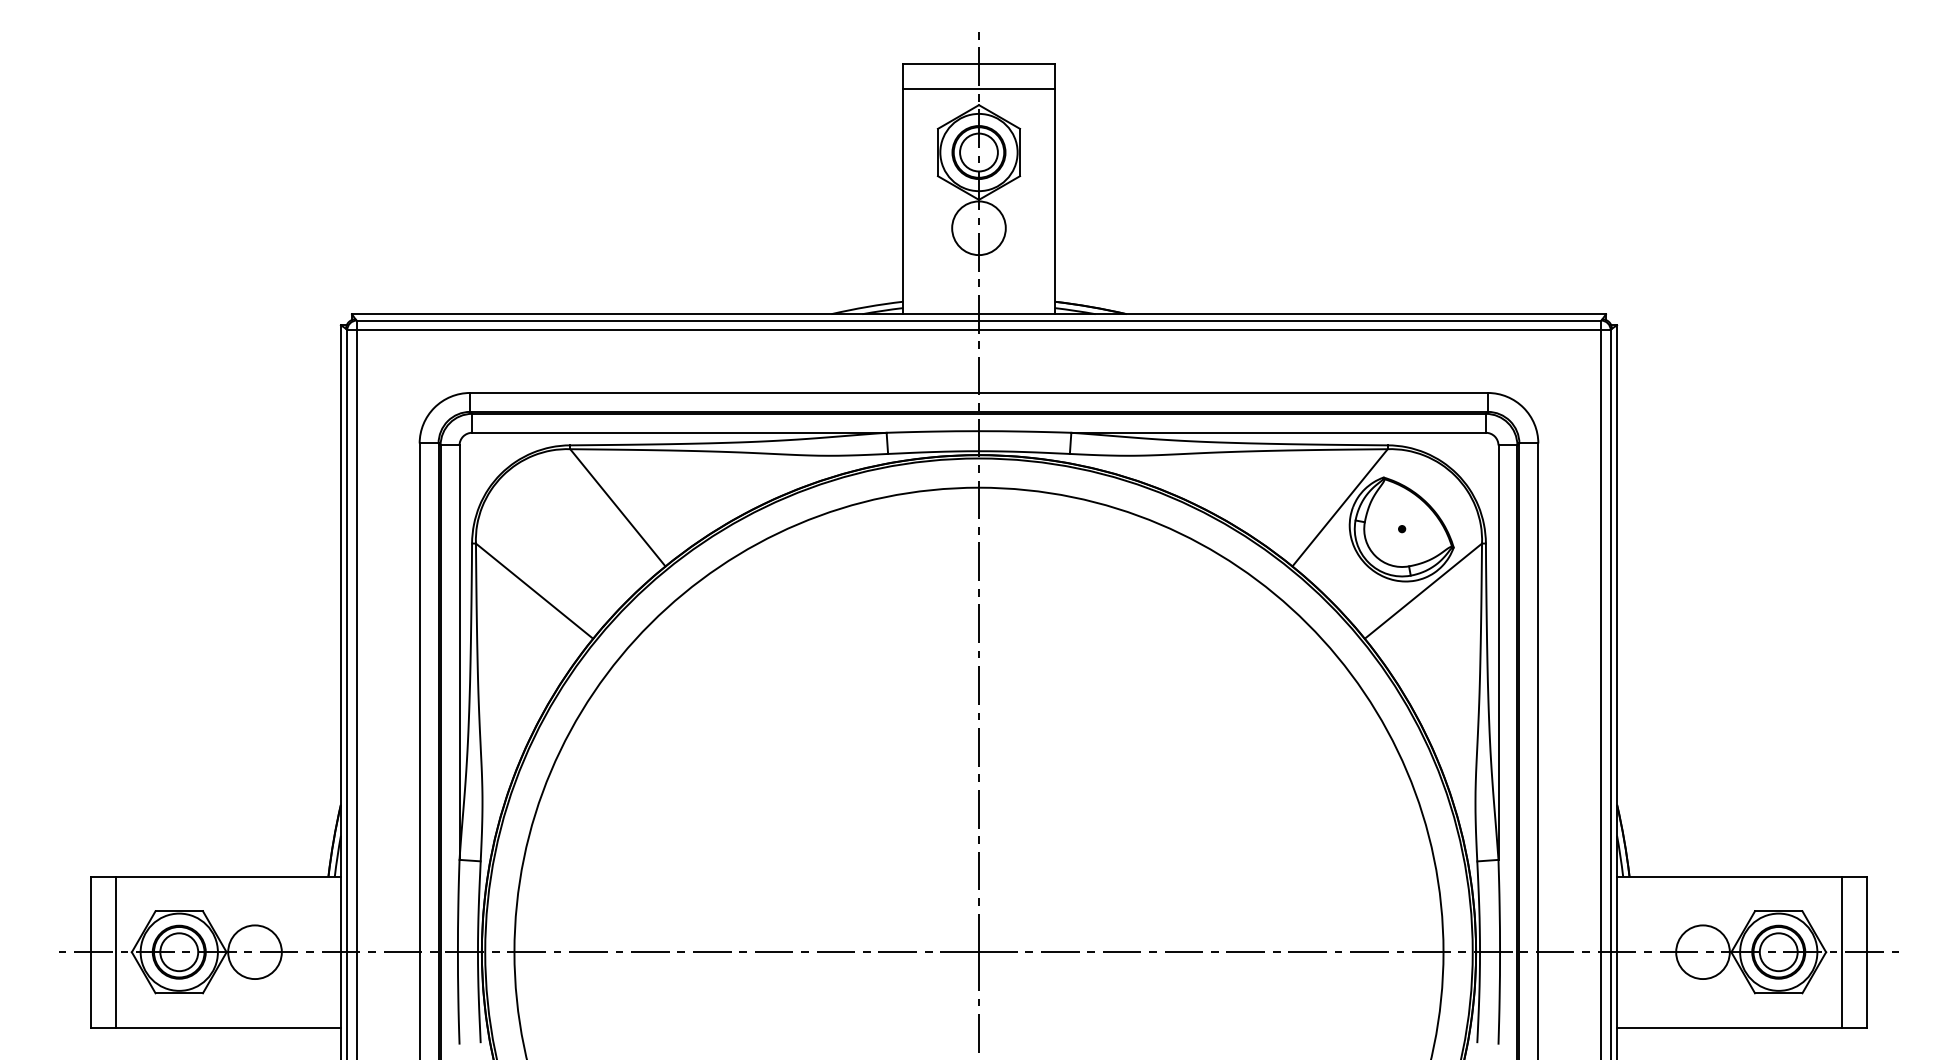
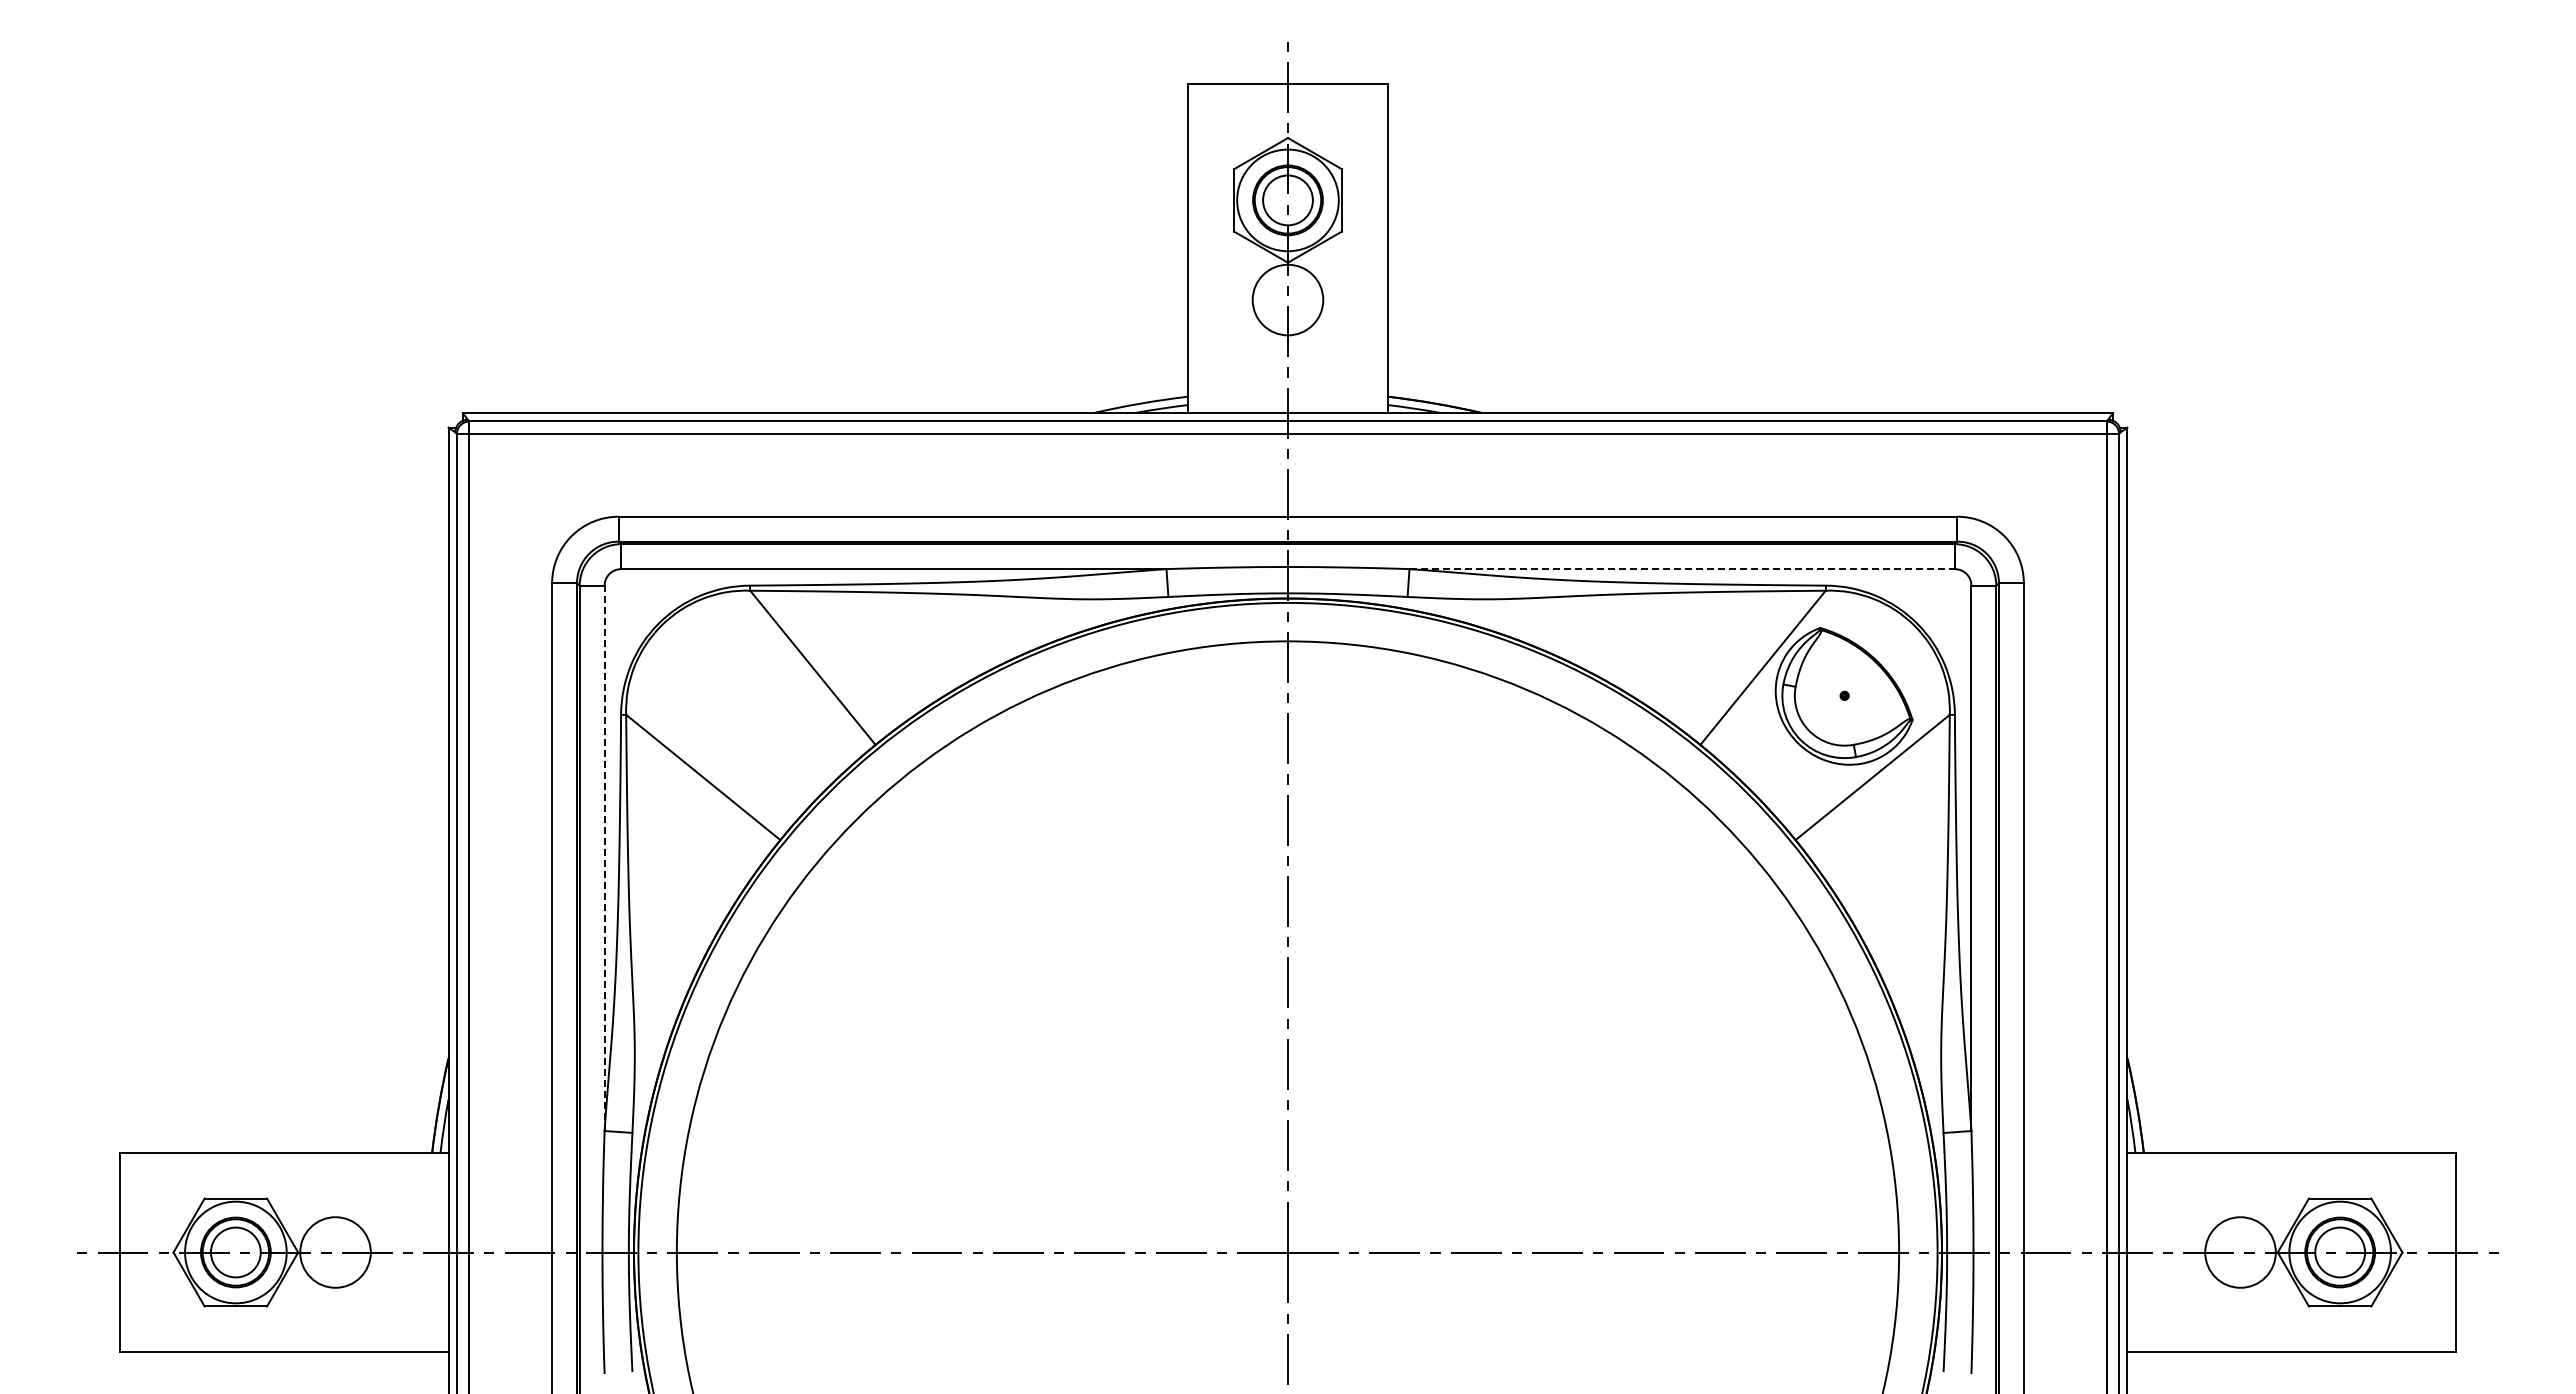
line: (978, 89) -> (1287, 117), removed
line: (1278, 433) -> (1682, 569), solid -> dashed
line: (459, 652) -> (604, 858), solid -> dashed
line: (115, 952) -> (152, 1252), removed
line: (1842, 952) -> (2423, 1252), removed

